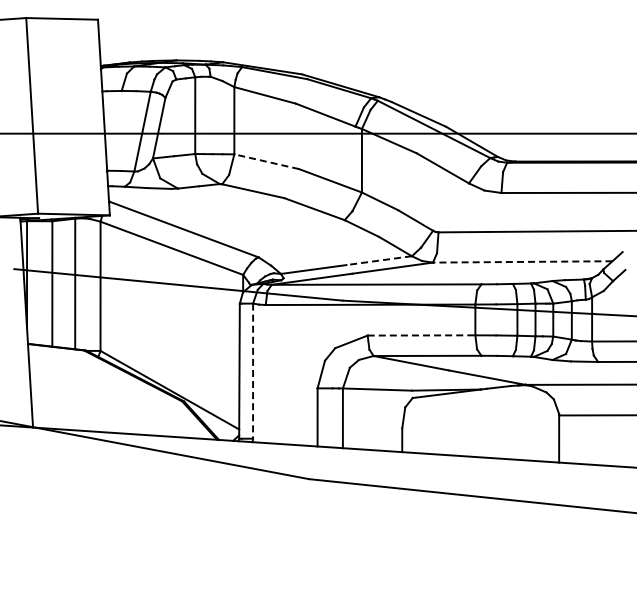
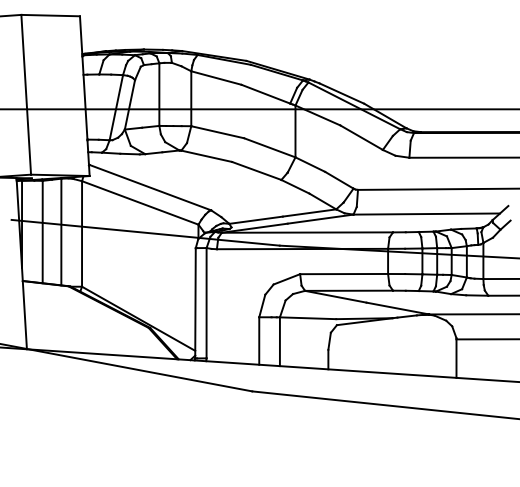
line: (266, 161) -> (217, 132), dashed -> solid
line: (378, 260) -> (308, 212), dashed -> solid
line: (522, 261) -> (426, 213), dashed -> solid
line: (421, 335) -> (344, 274), dashed -> solid
line: (253, 371) -> (206, 303), dashed -> solid

